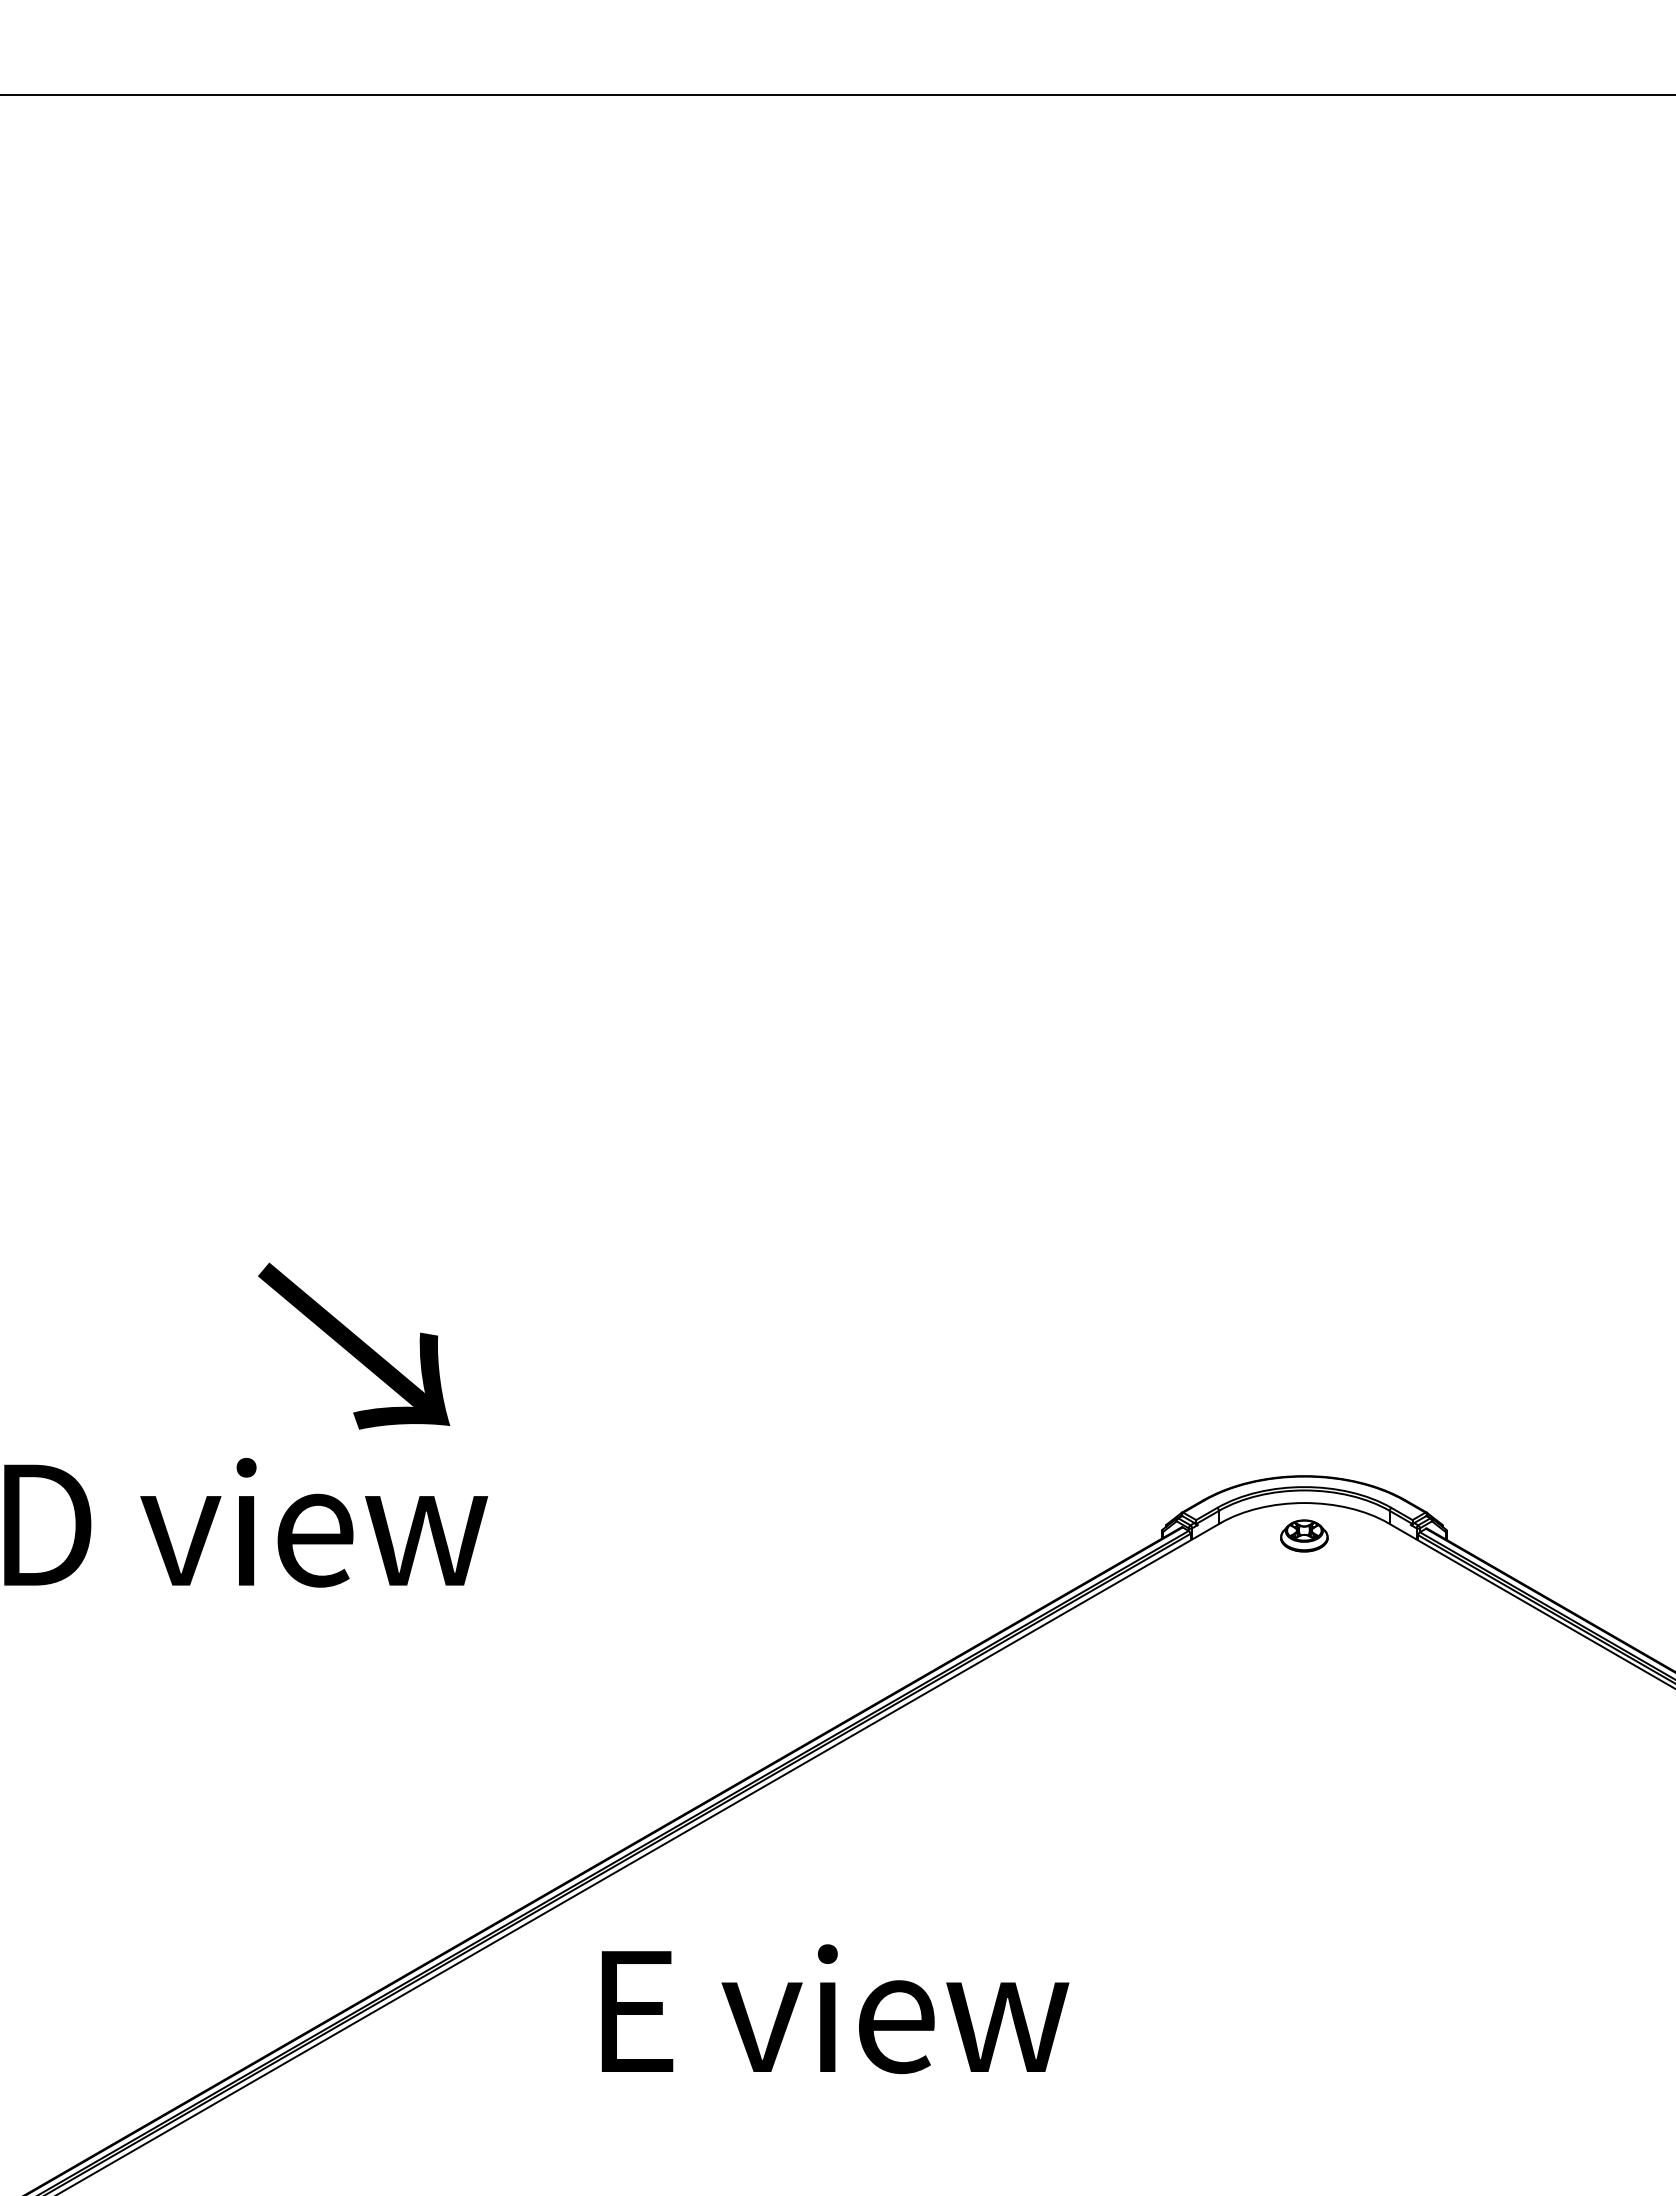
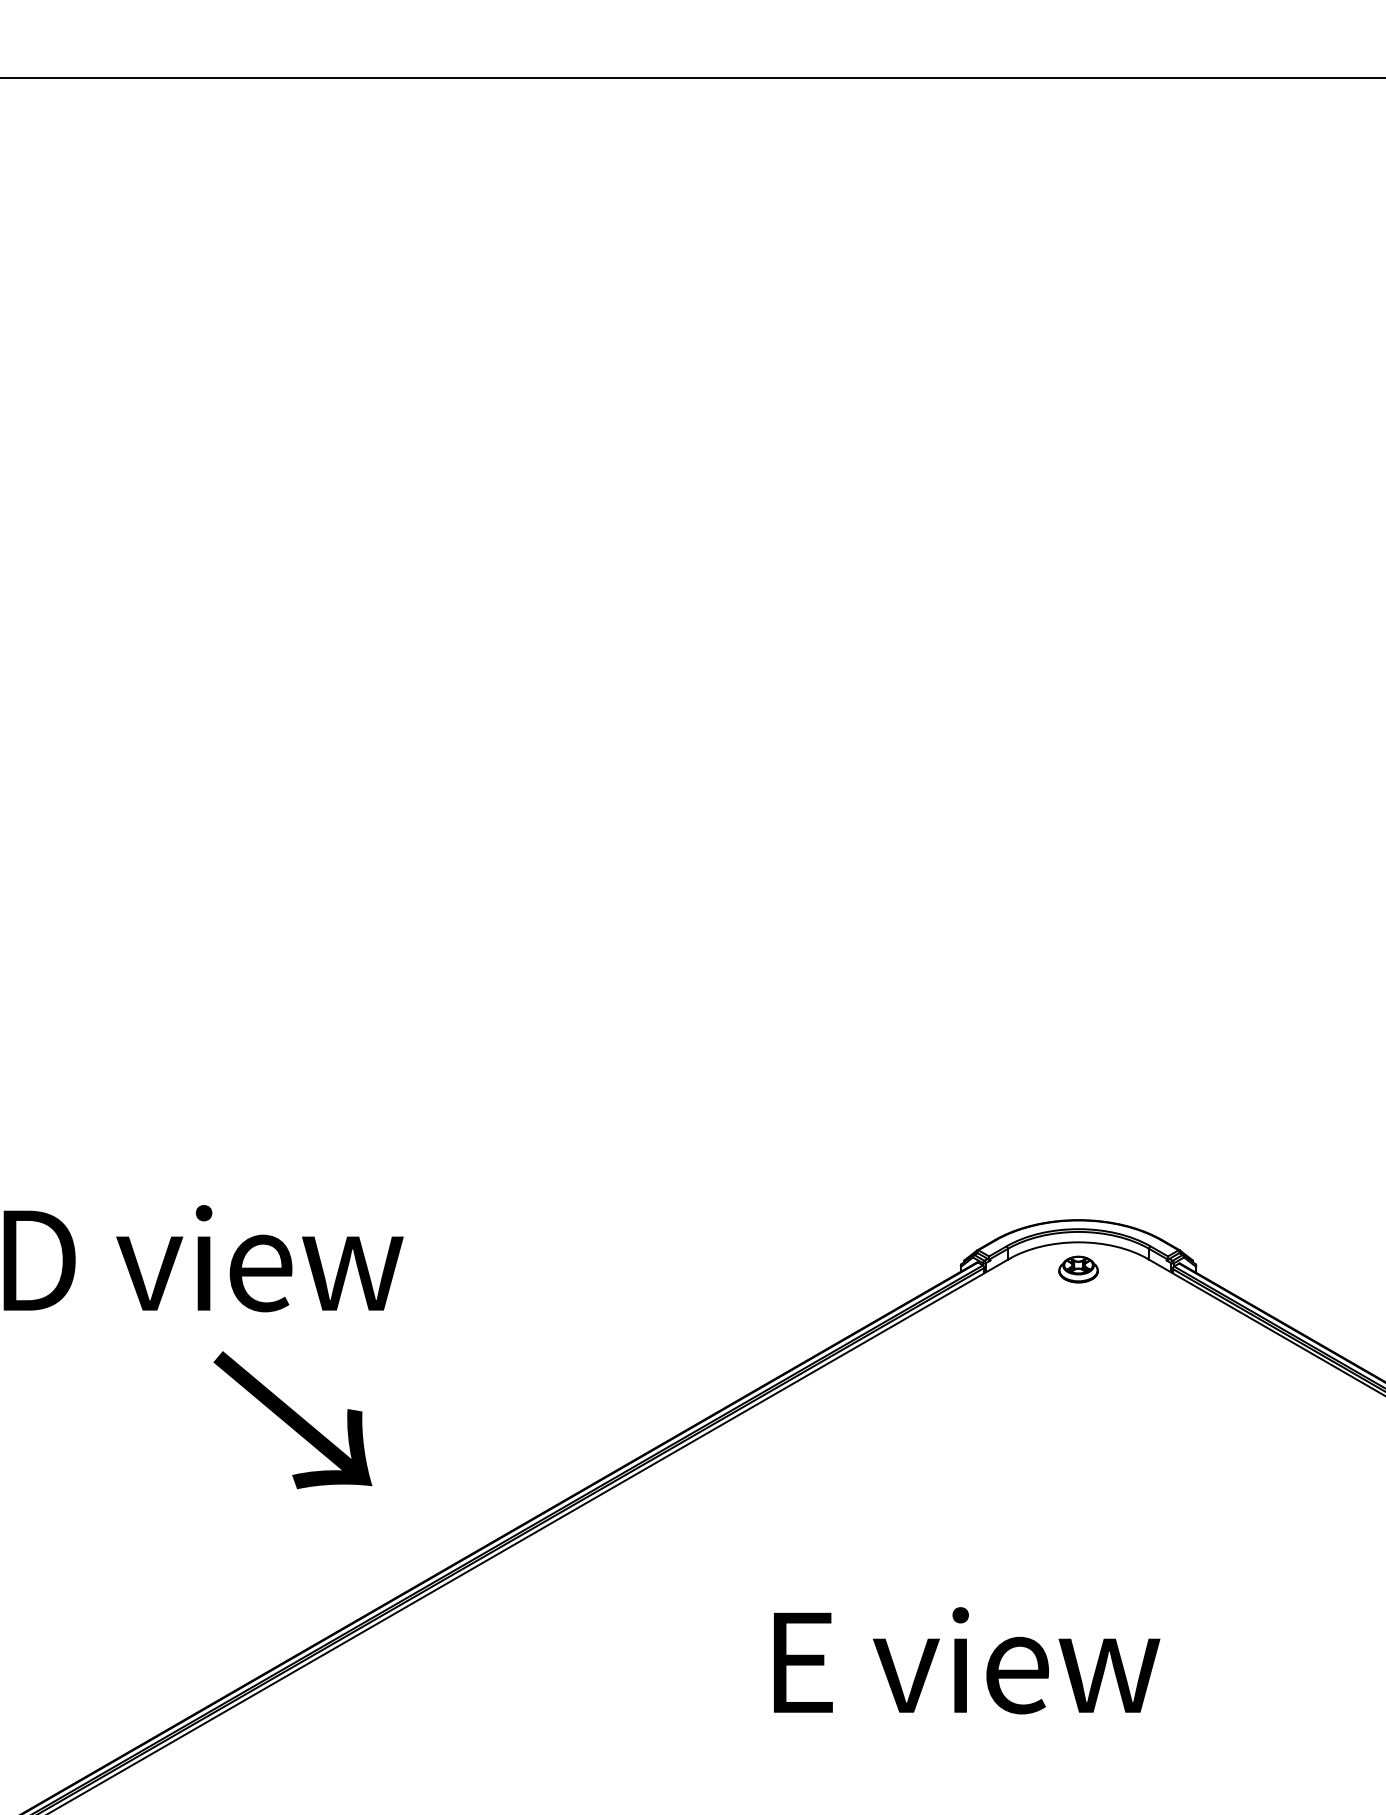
text: (354, 1345) -> (293, 1419), moved
text: (835, 2009) -> (967, 1661), moved

